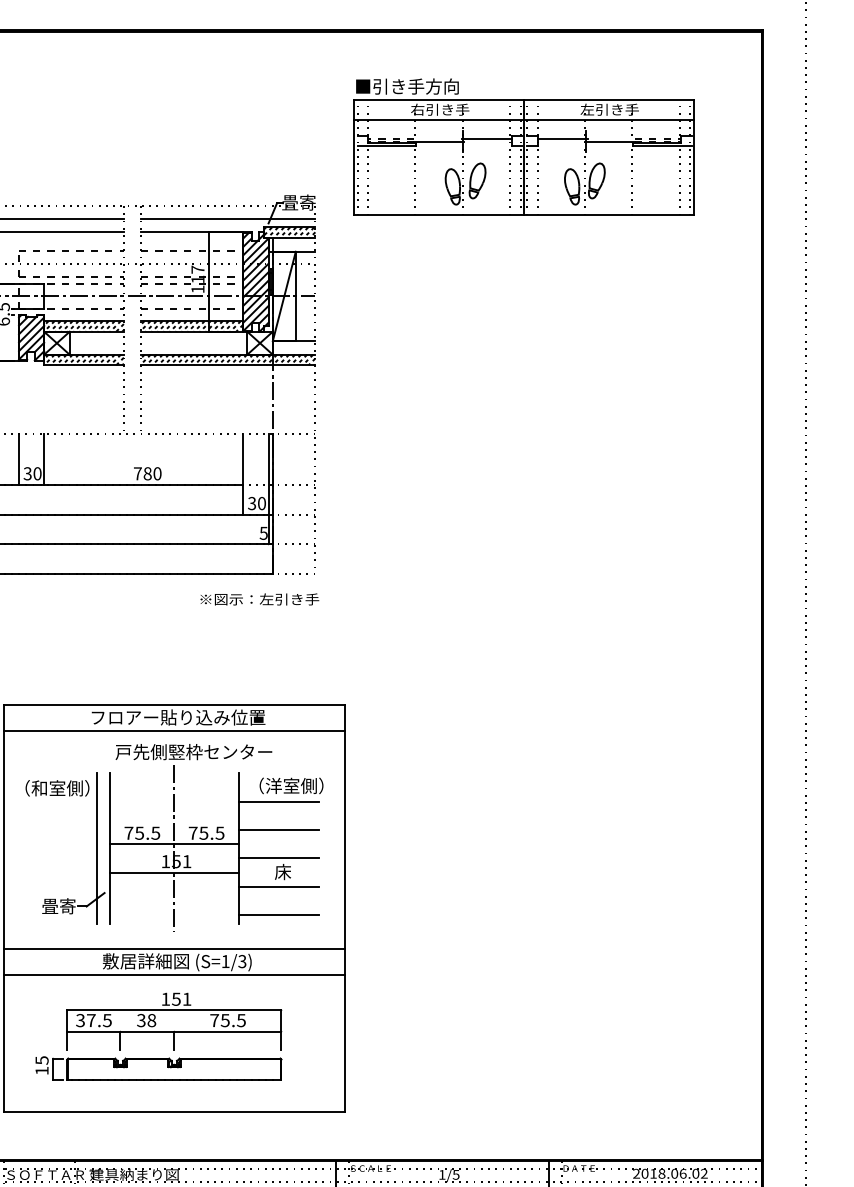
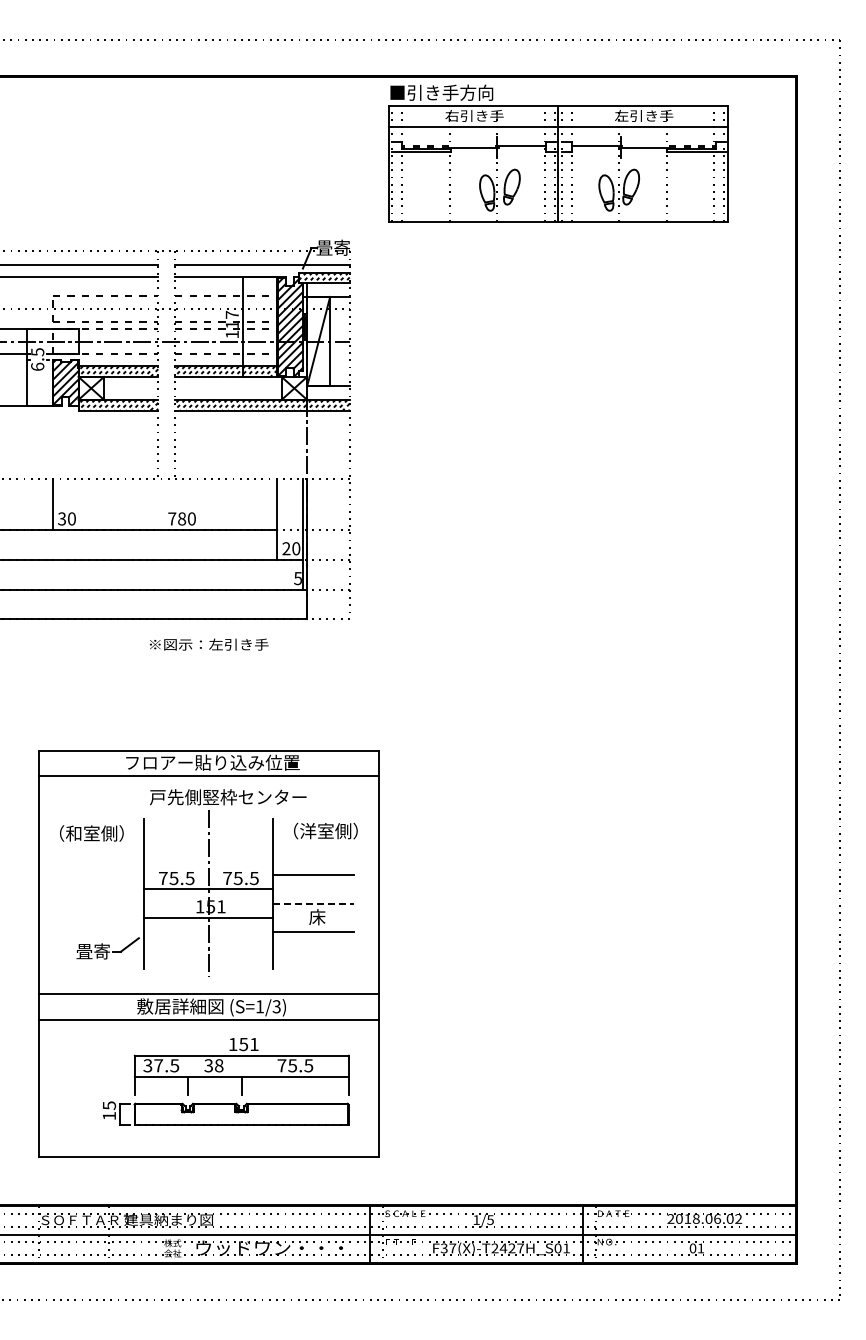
part: (524, 147) -> (558, 153), moved
line: (44, 458) -> (78, 503), removed
text: (252, 503) -> (286, 548), 30 -> 20
text: (259, 599) -> (208, 644), moved
line: (278, 801) -> (312, 846), removed
line: (97, 848) -> (131, 893), removed
line: (279, 858) -> (313, 903), solid -> dashed
line: (278, 915) -> (312, 960), removed
part: (159, 1036) -> (226, 1081), moved

